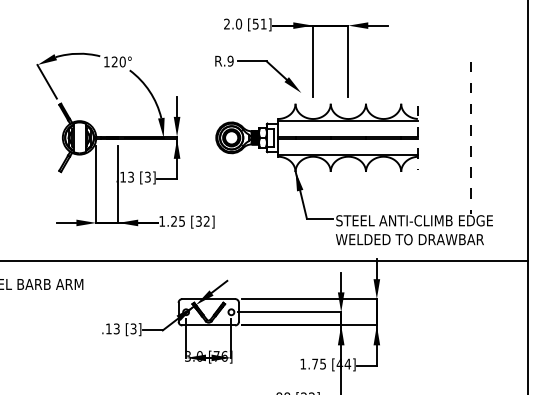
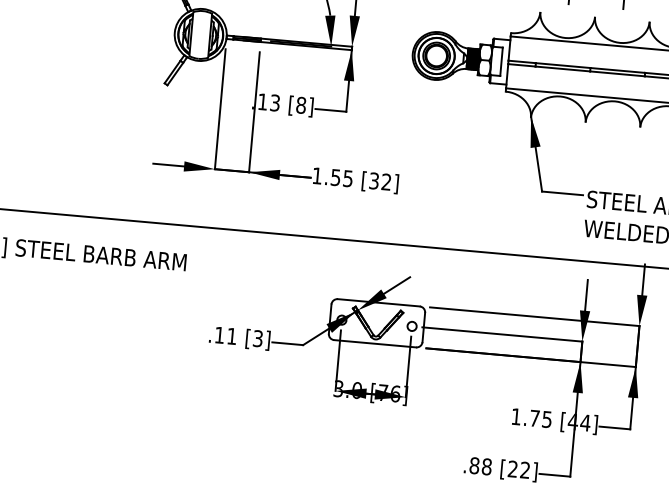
text: (147, 176) -> (300, 104), [3] -> [8]
text: (173, 221) -> (334, 177), 1.25 -> 1.55
text: (116, 328) -> (231, 335), .13 -> .11

